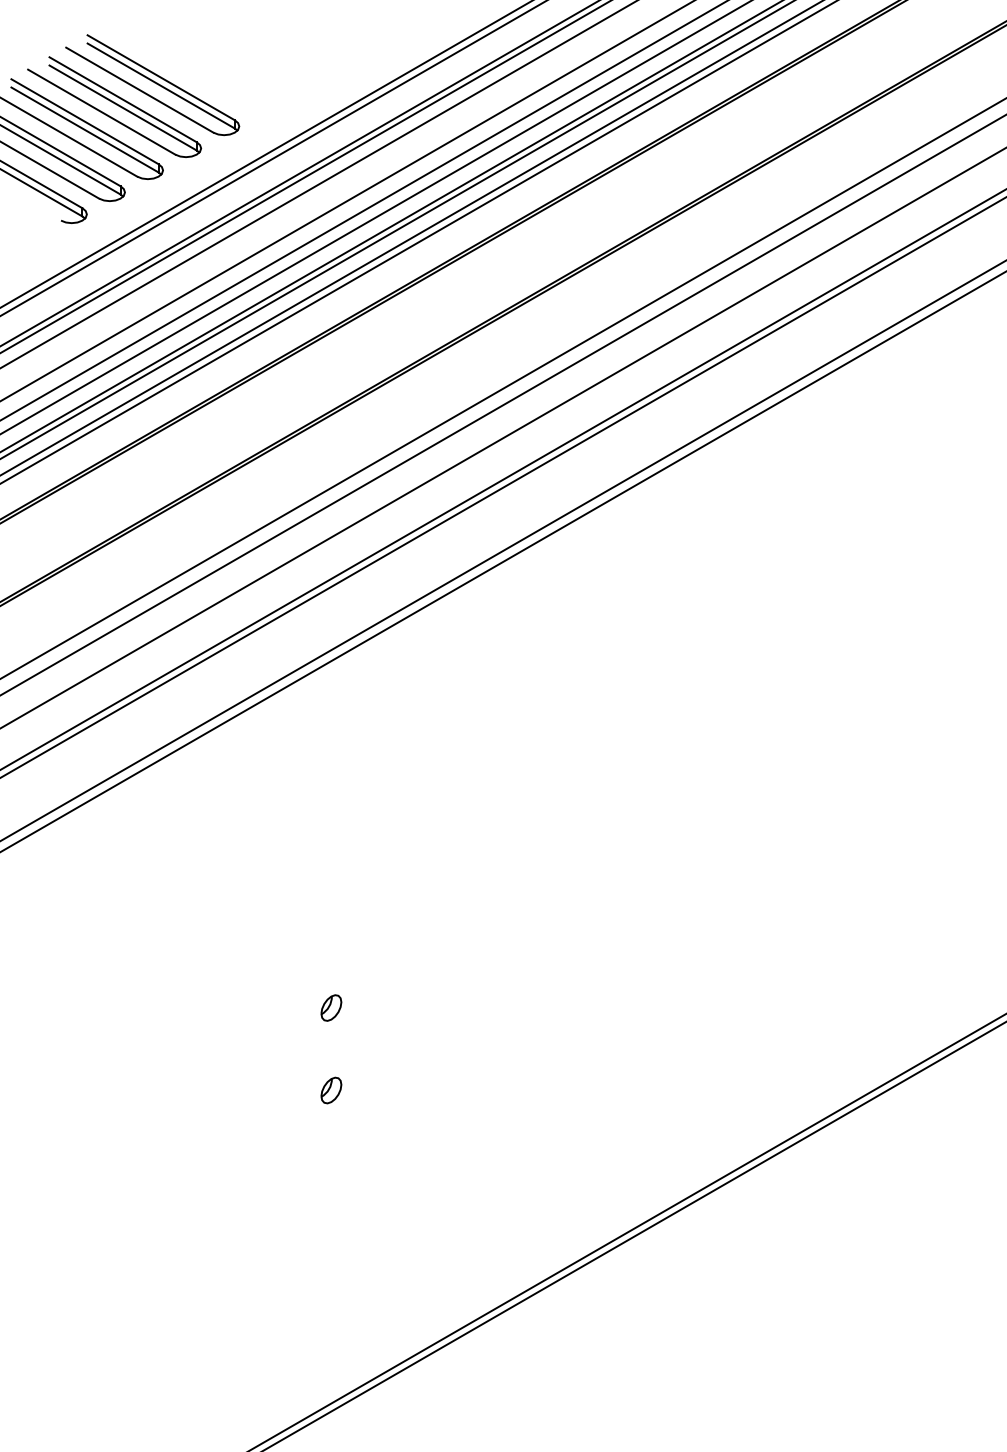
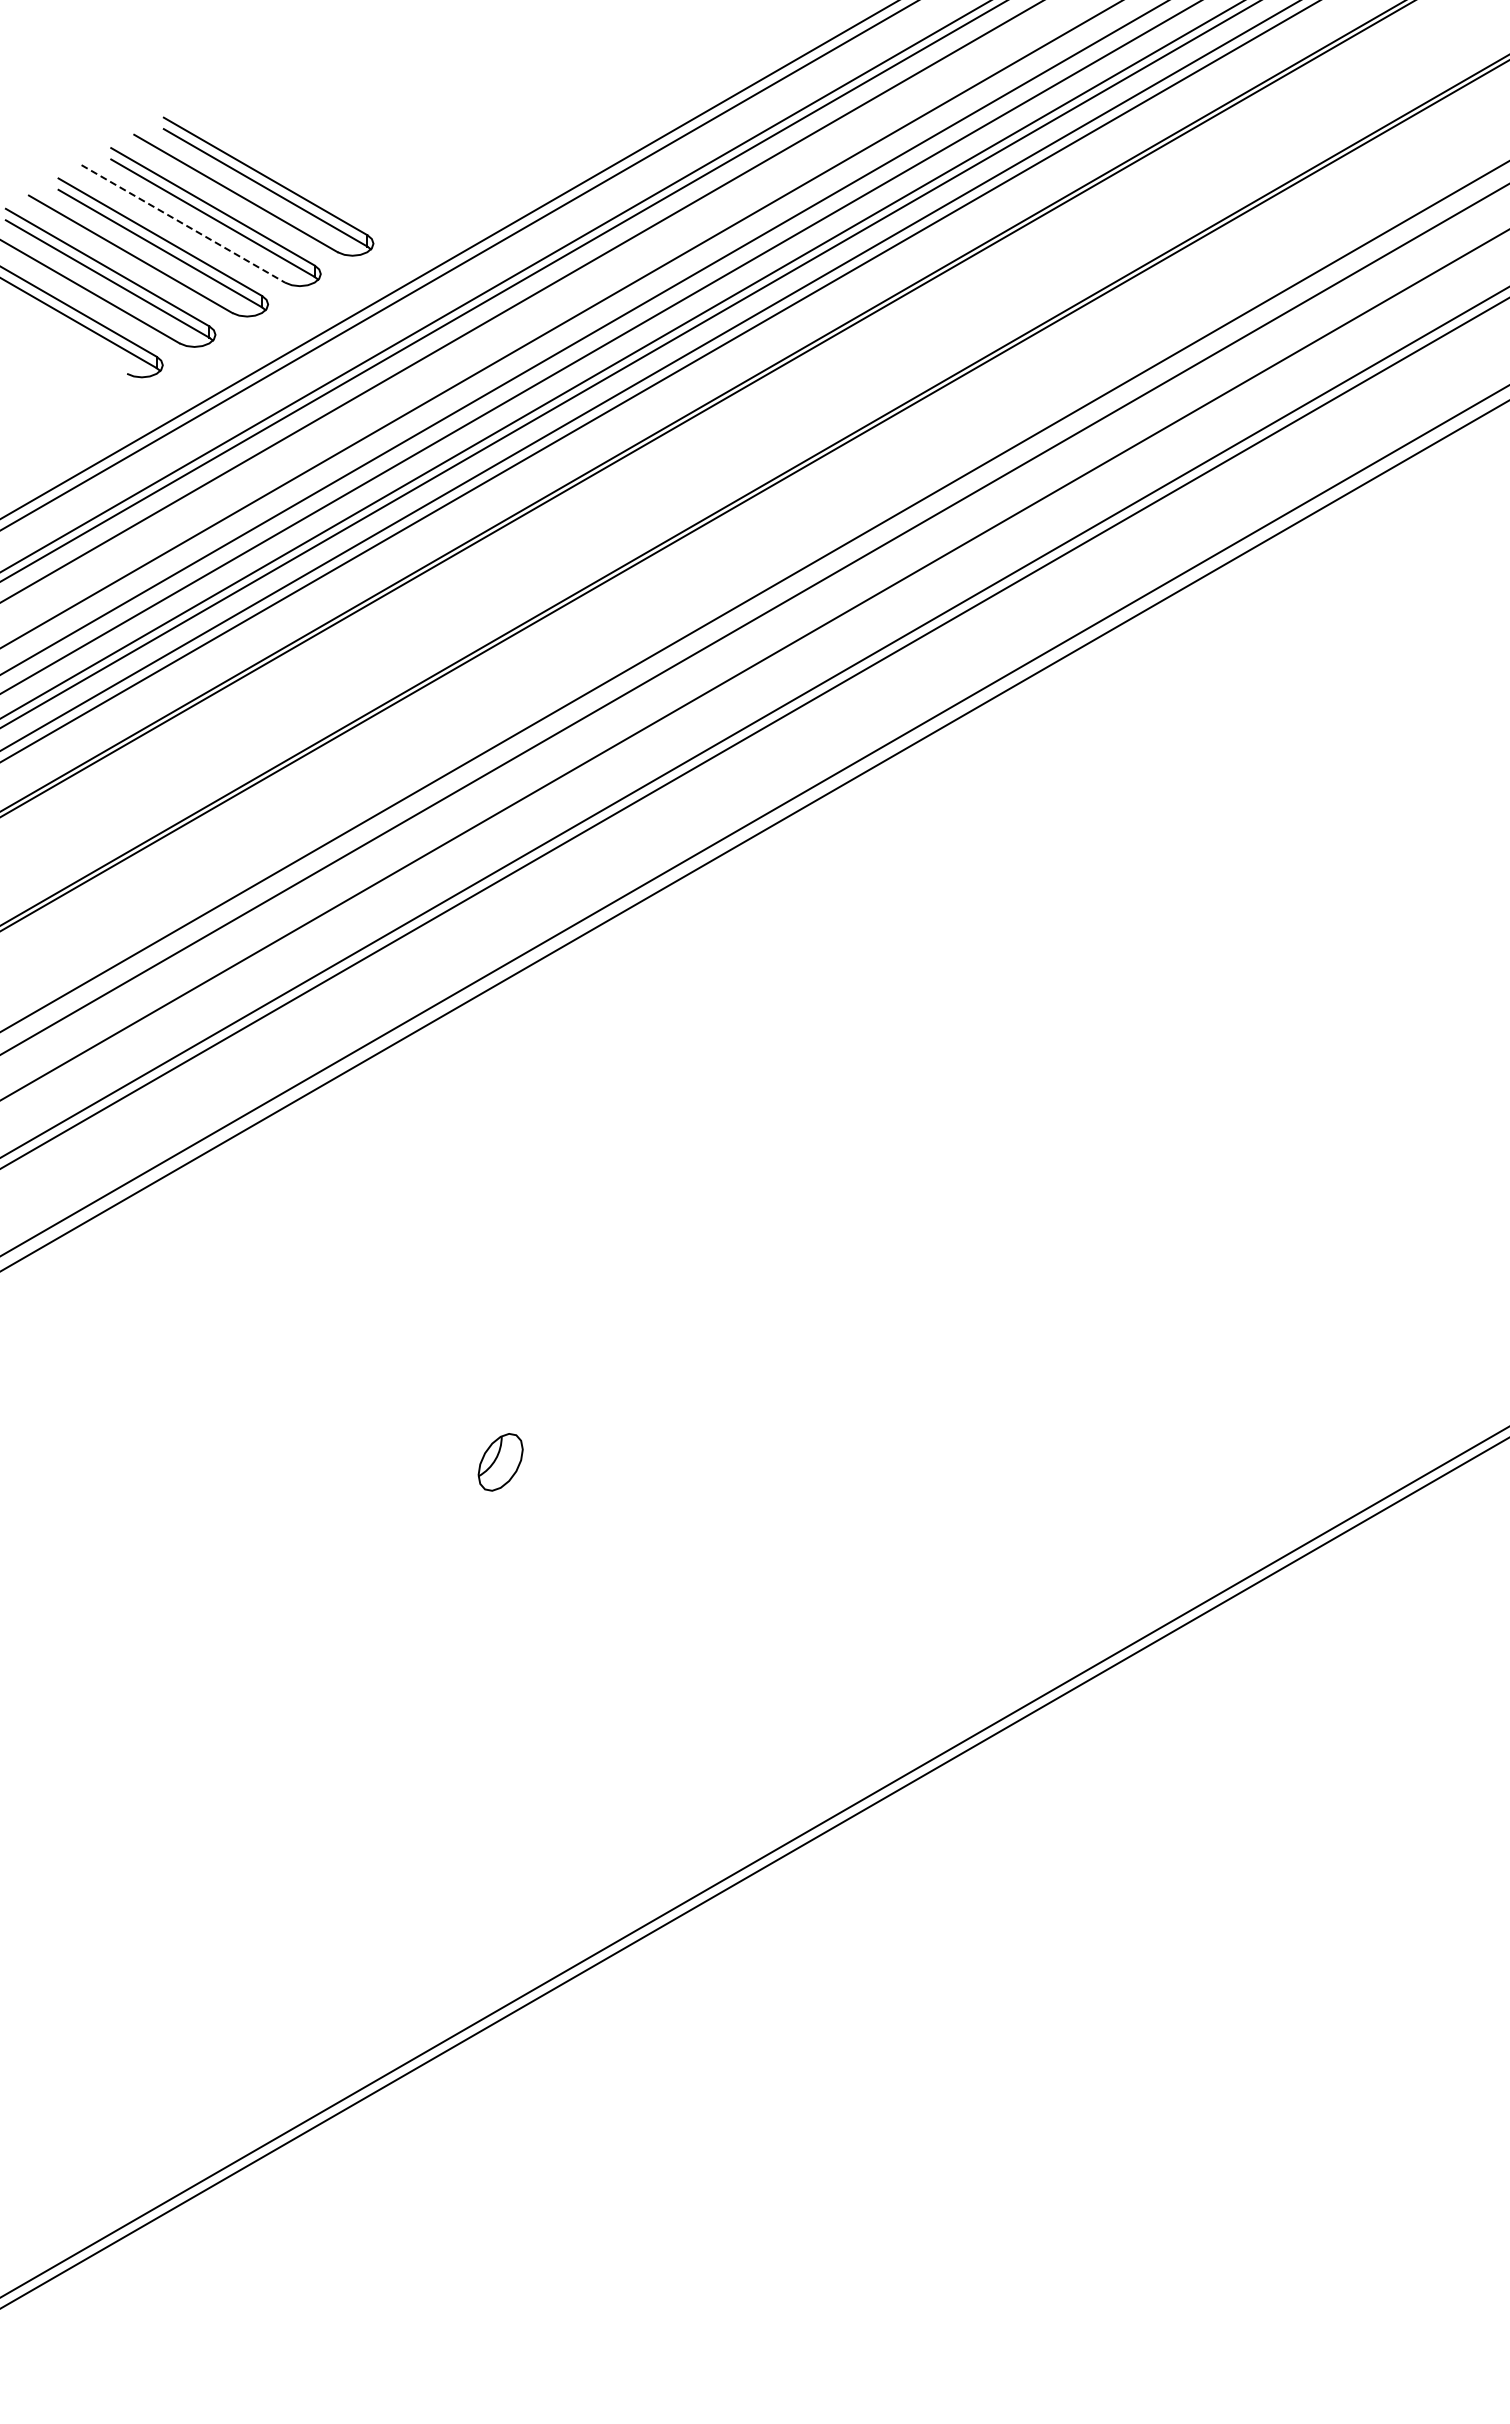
line: (101, 112) -> (183, 224), solid -> dashed
part: (331, 1007) -> (500, 1461), size x1.6
part: (331, 1090) -> (500, 1575), removed

